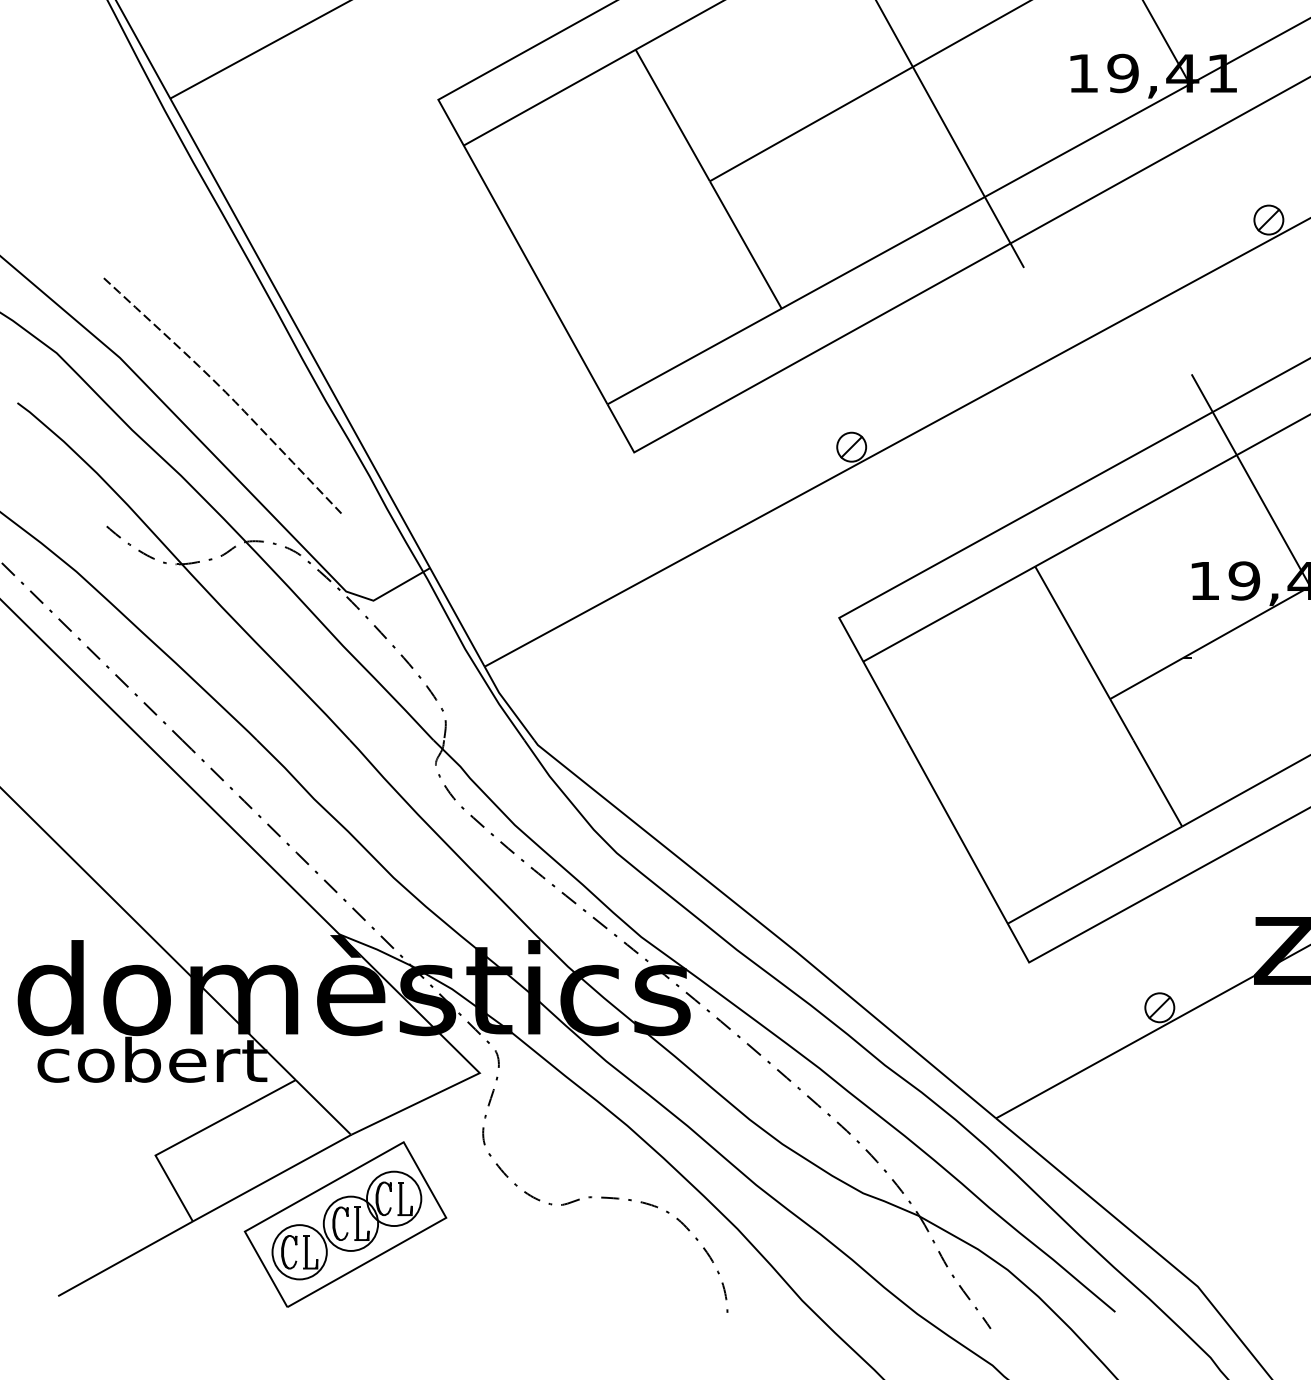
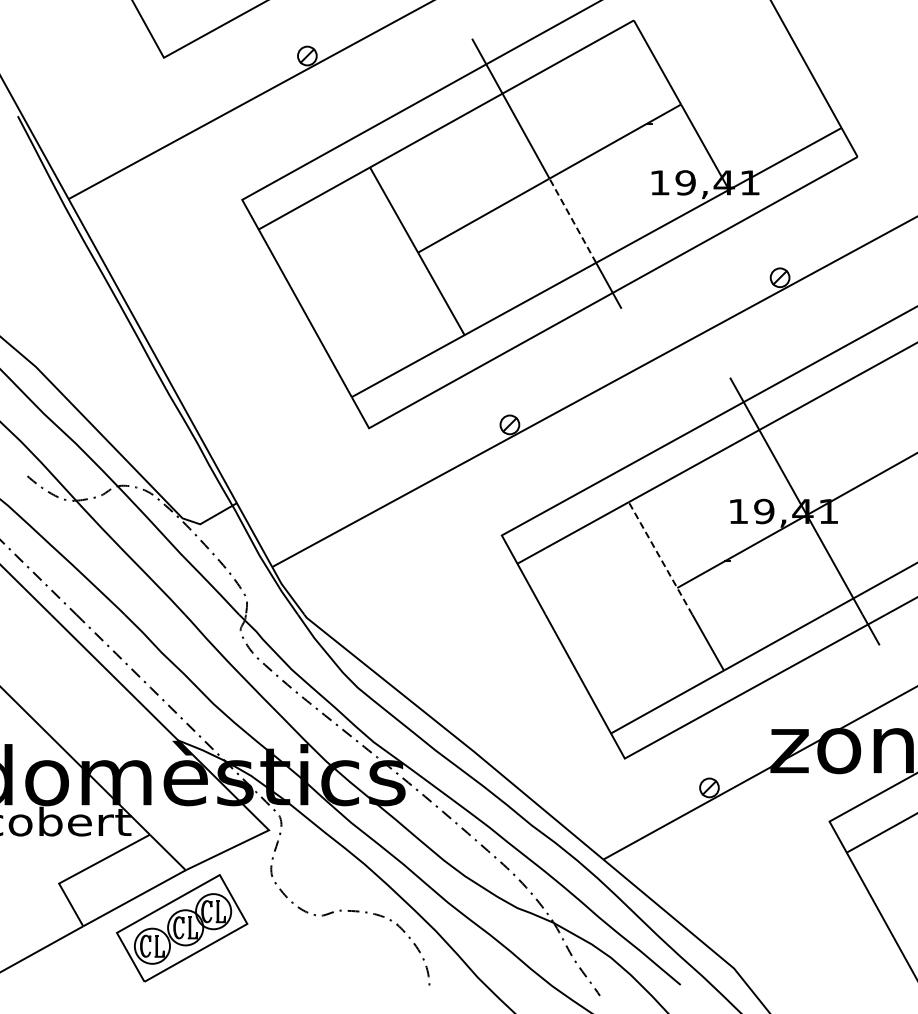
line: (948, 131) -> (572, 220), solid -> dashed
curve: (224, 392) -> (103, 389), removed
line: (1084, 653) -> (660, 558), solid -> dashed

